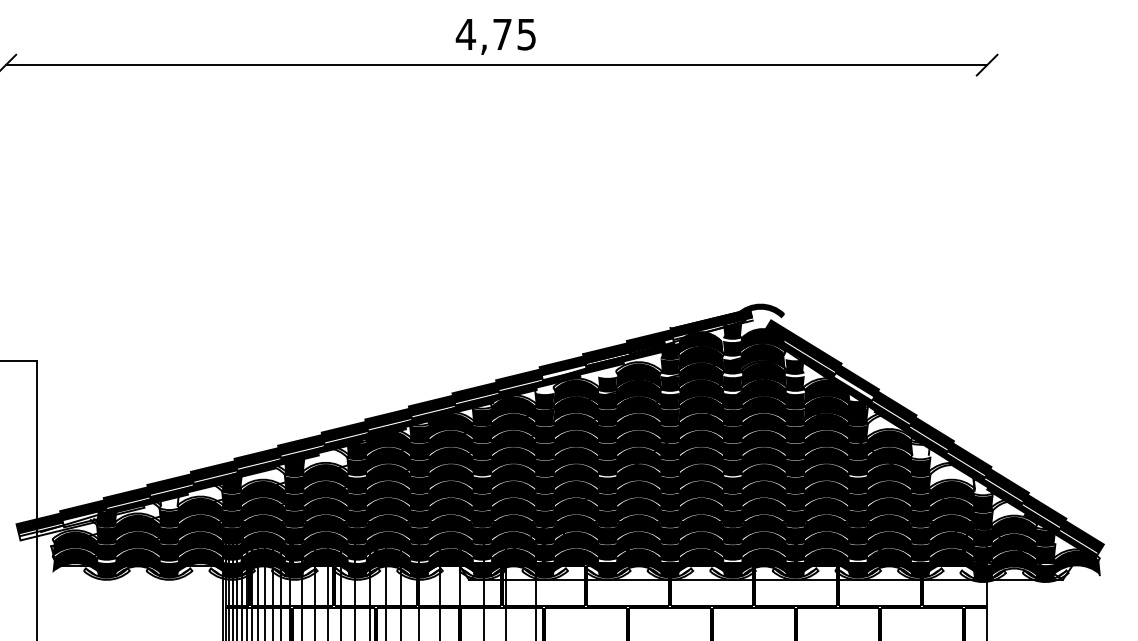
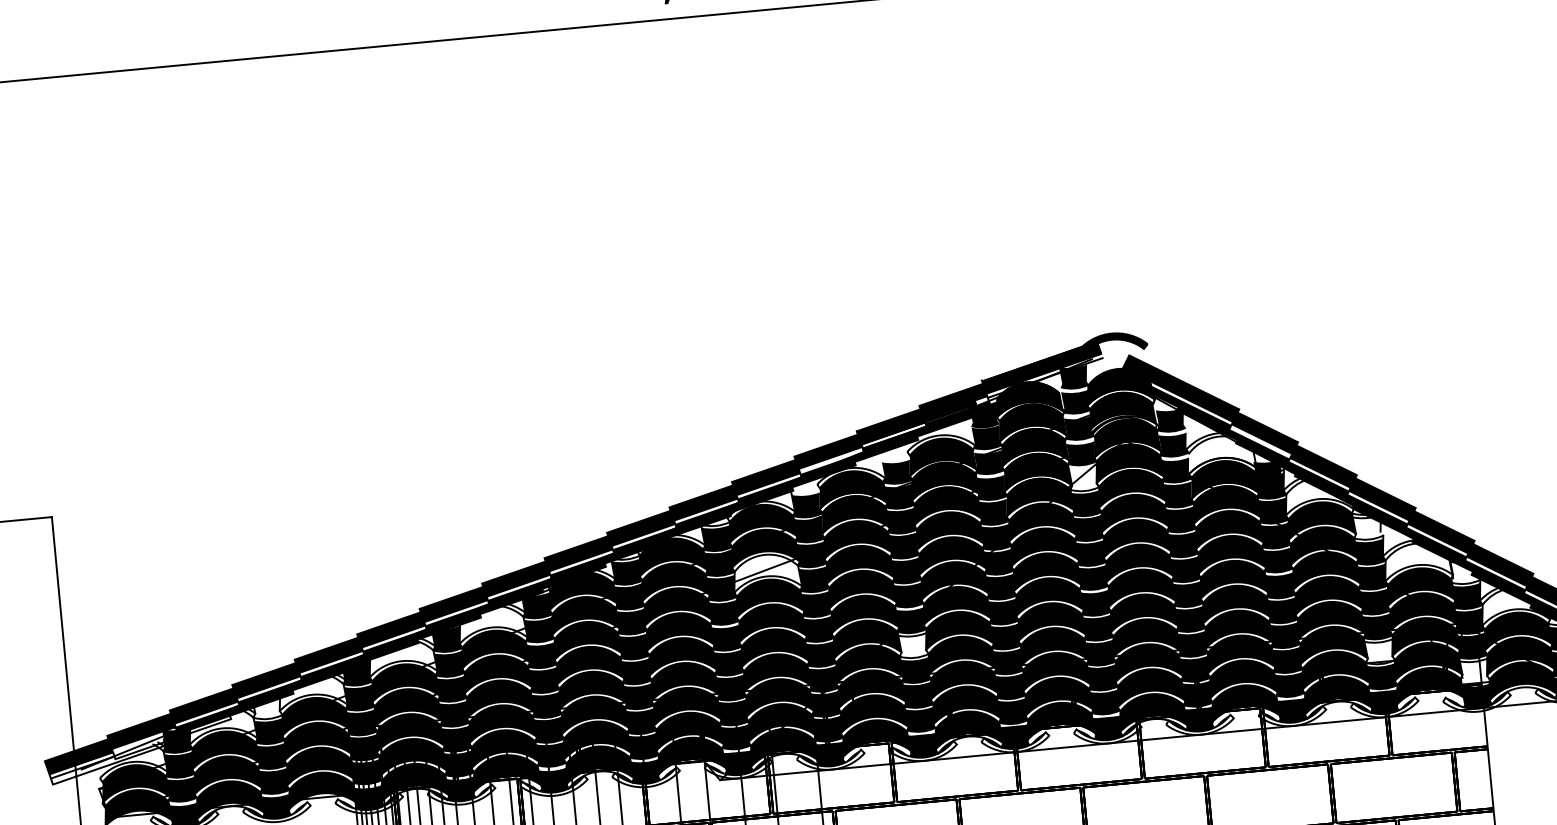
fill: (826, 392) -> (1220, 454), removed
fill: (732, 400) -> (1083, 478), removed
fill: (513, 442) -> (766, 571), removed
fill: (607, 502) -> (913, 646), removed
fill: (920, 535) -> (1379, 651), removed
fill: (982, 554) -> (1473, 671), removed

